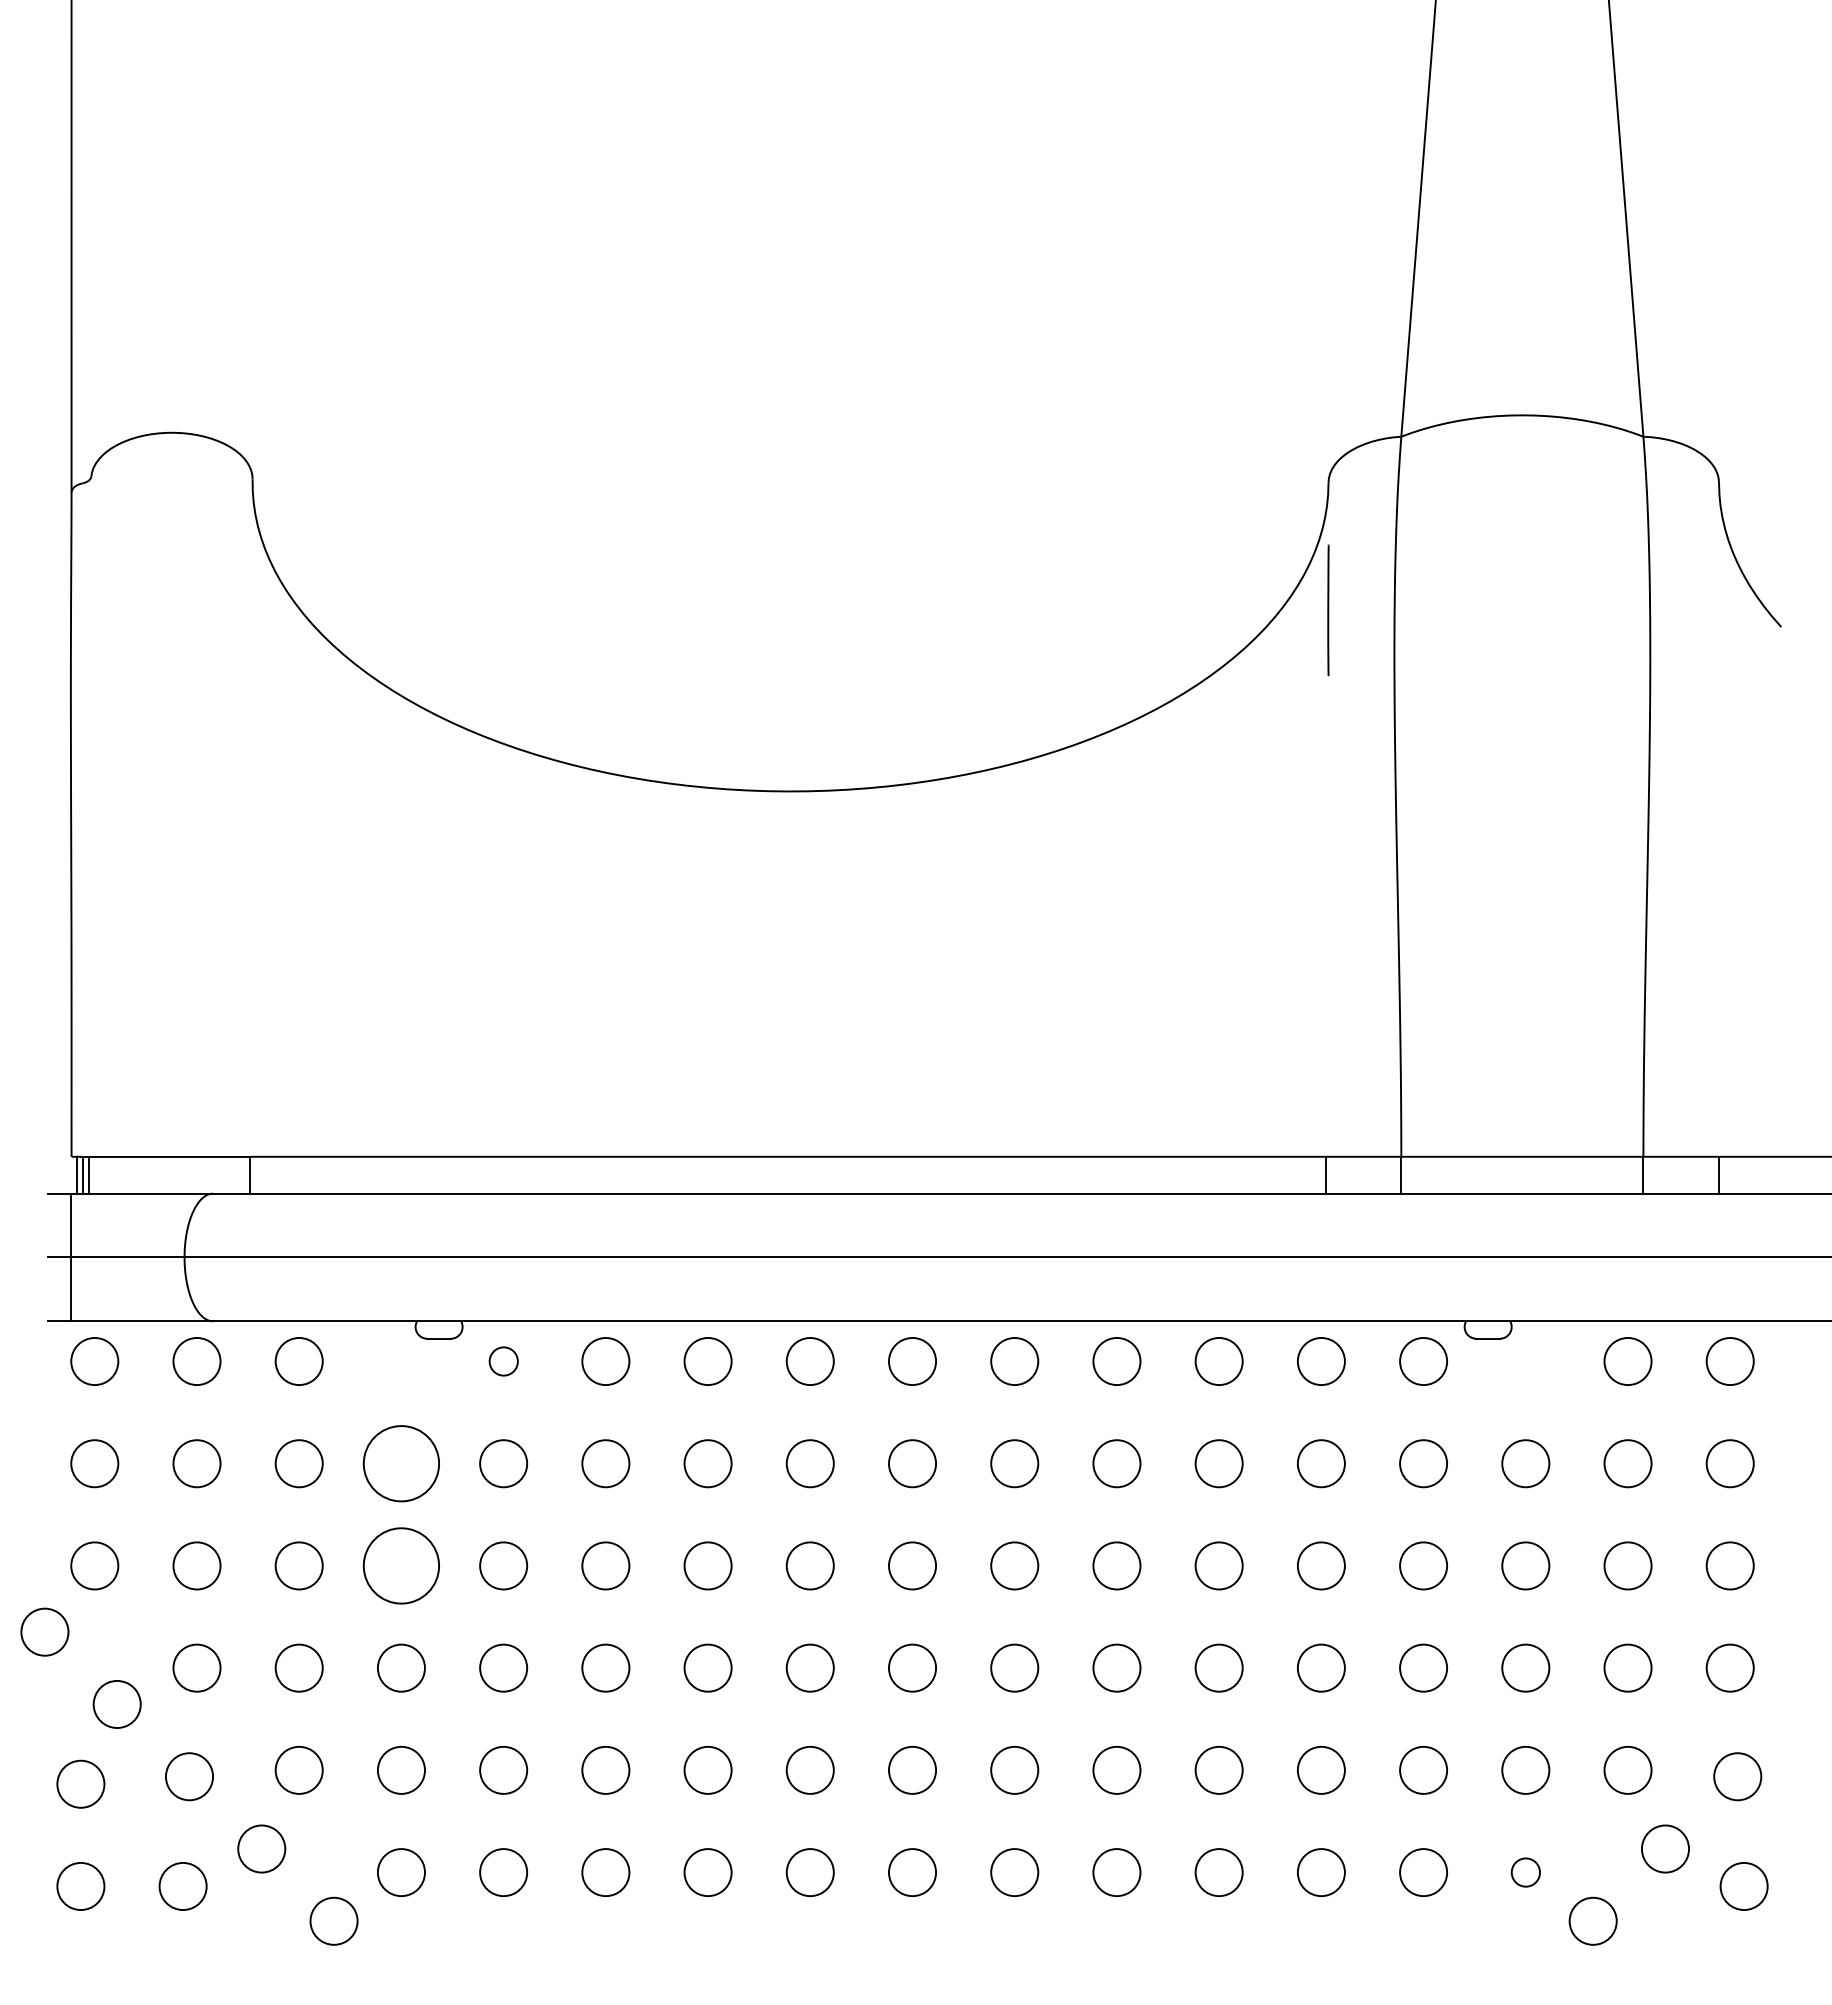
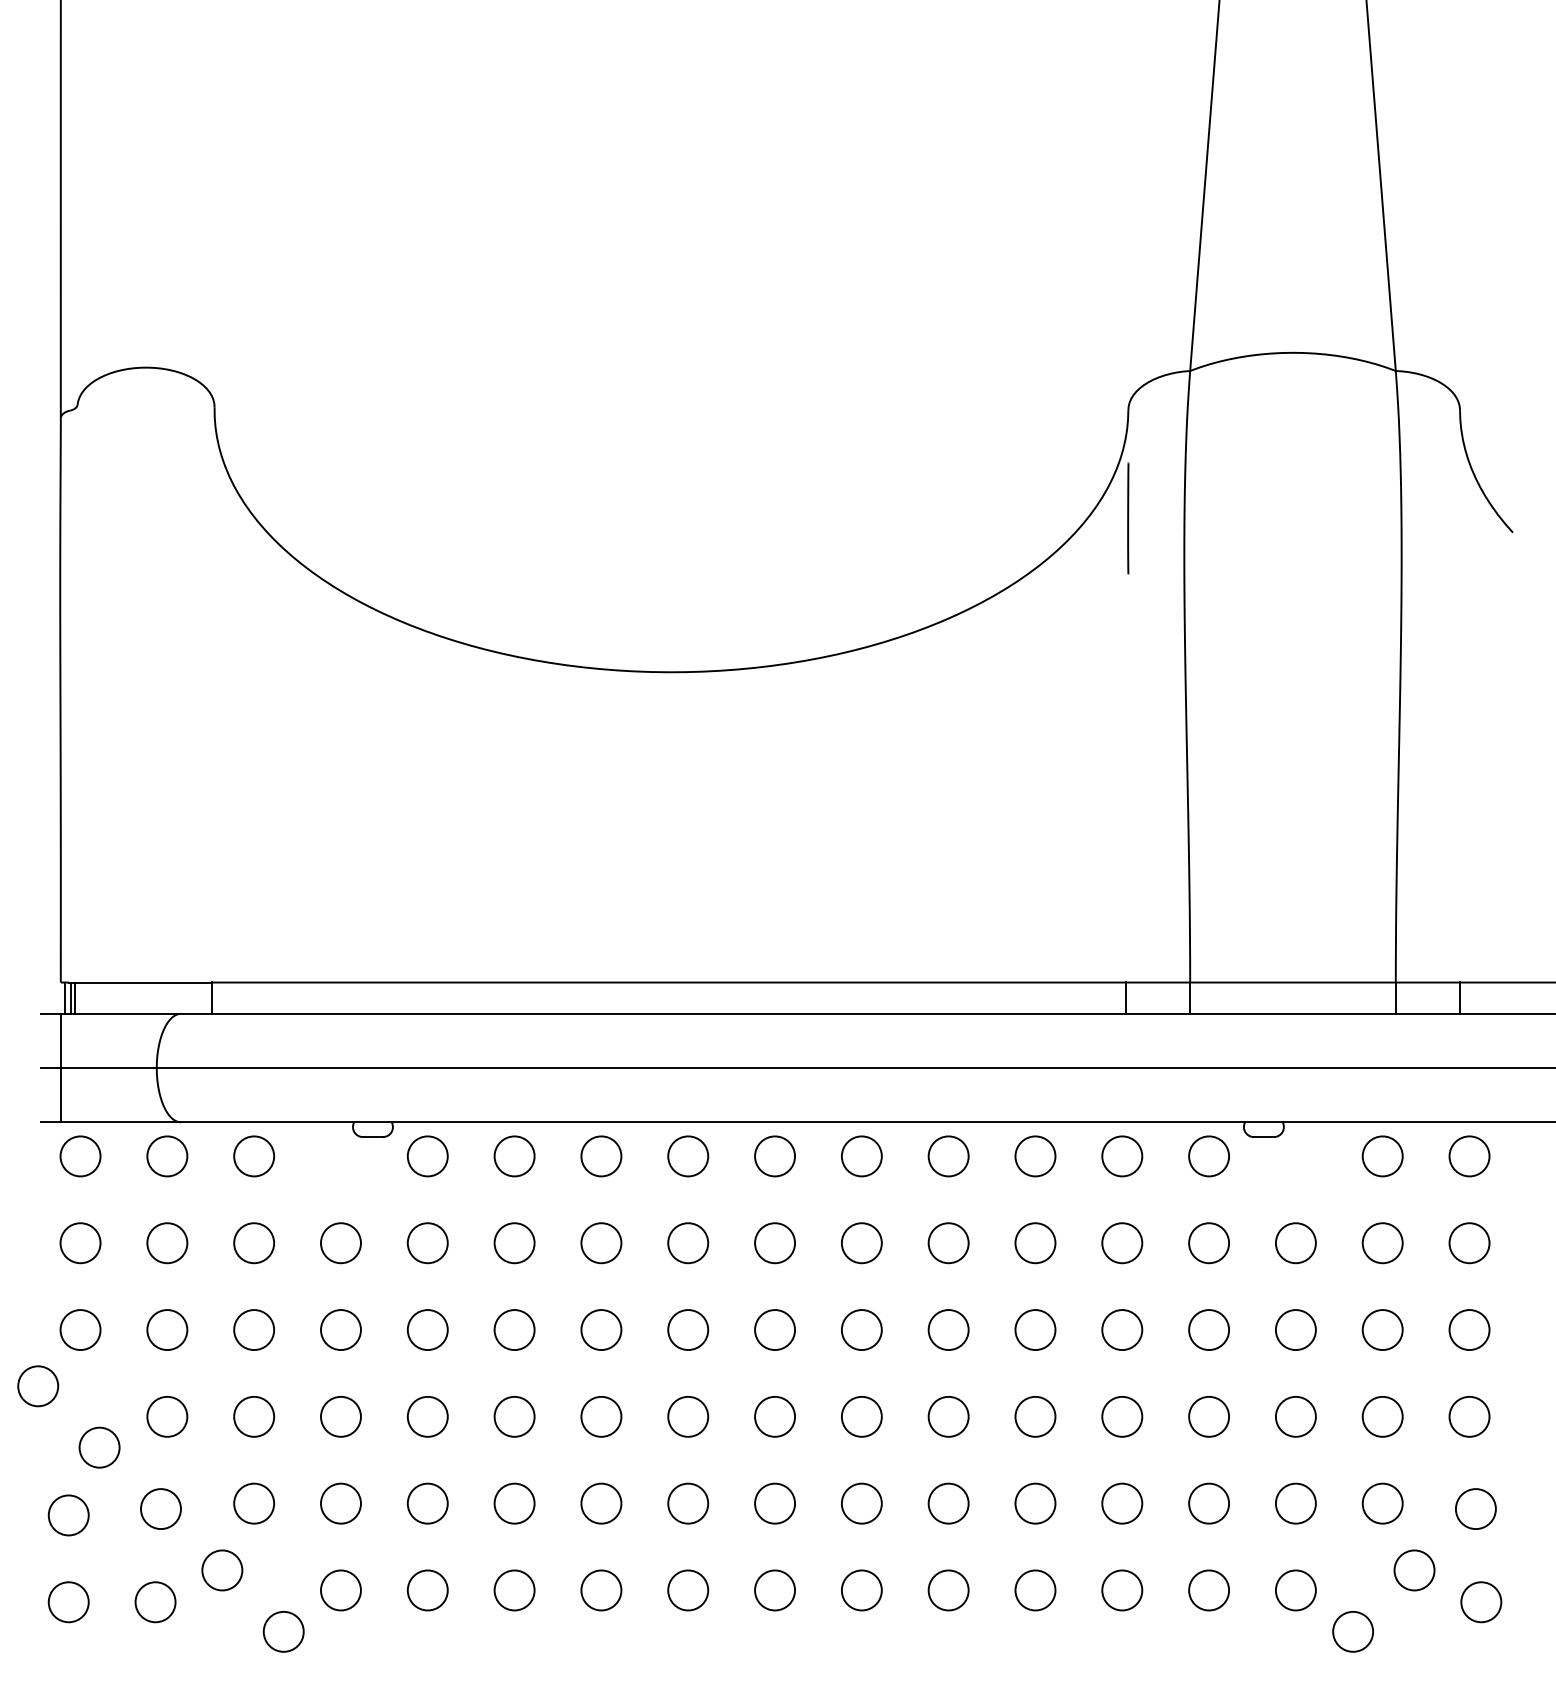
circle: (503, 1361) -> (427, 1156), size x1.67
circle: (400, 1463) -> (340, 1243), size x0.62
circle: (400, 1565) -> (340, 1329), size x0.62
circle: (1525, 1872) -> (1295, 1590), size x1.67

